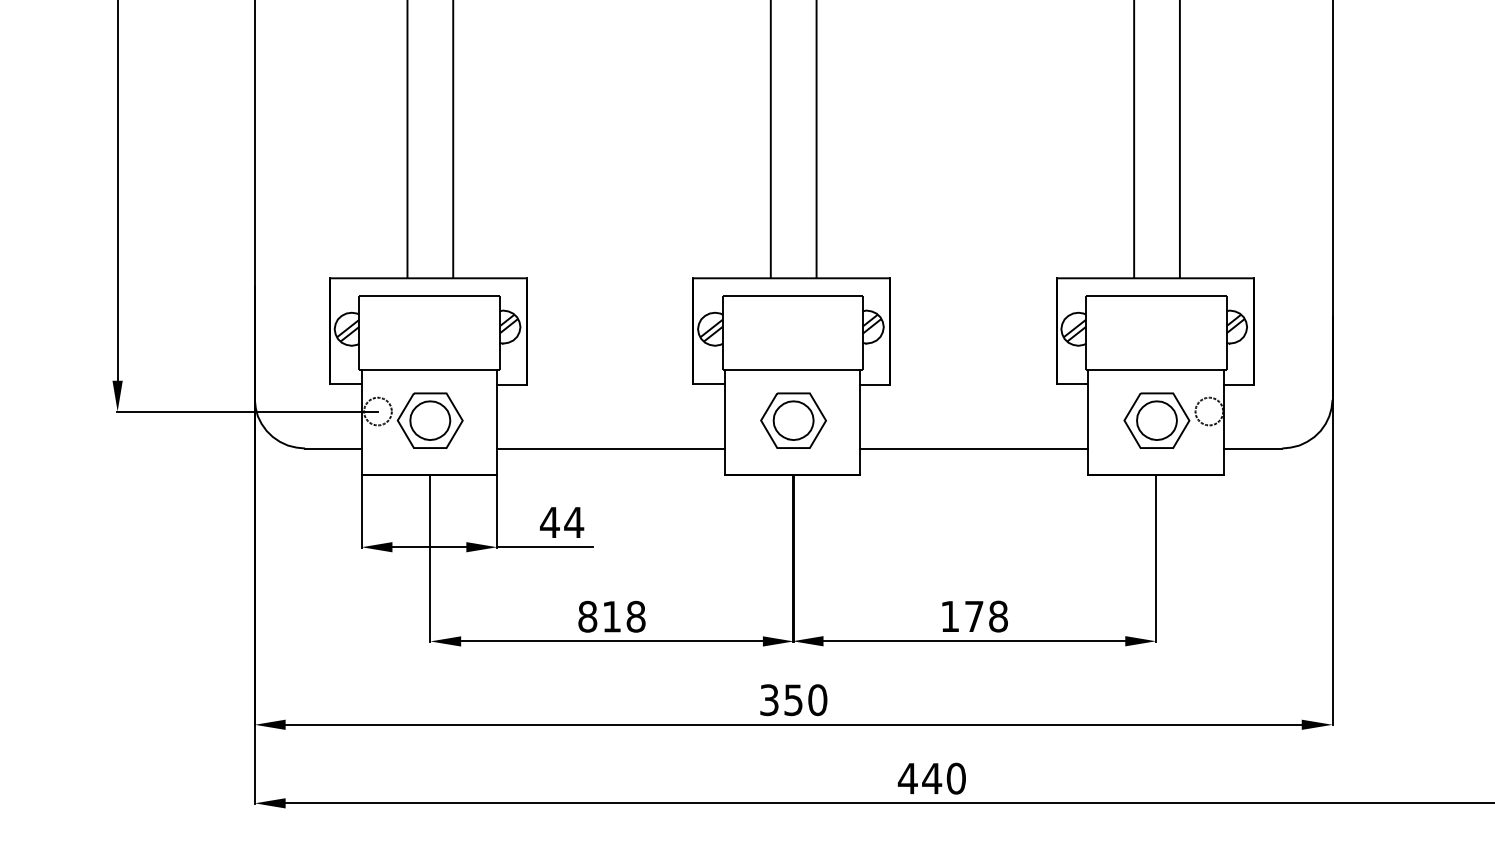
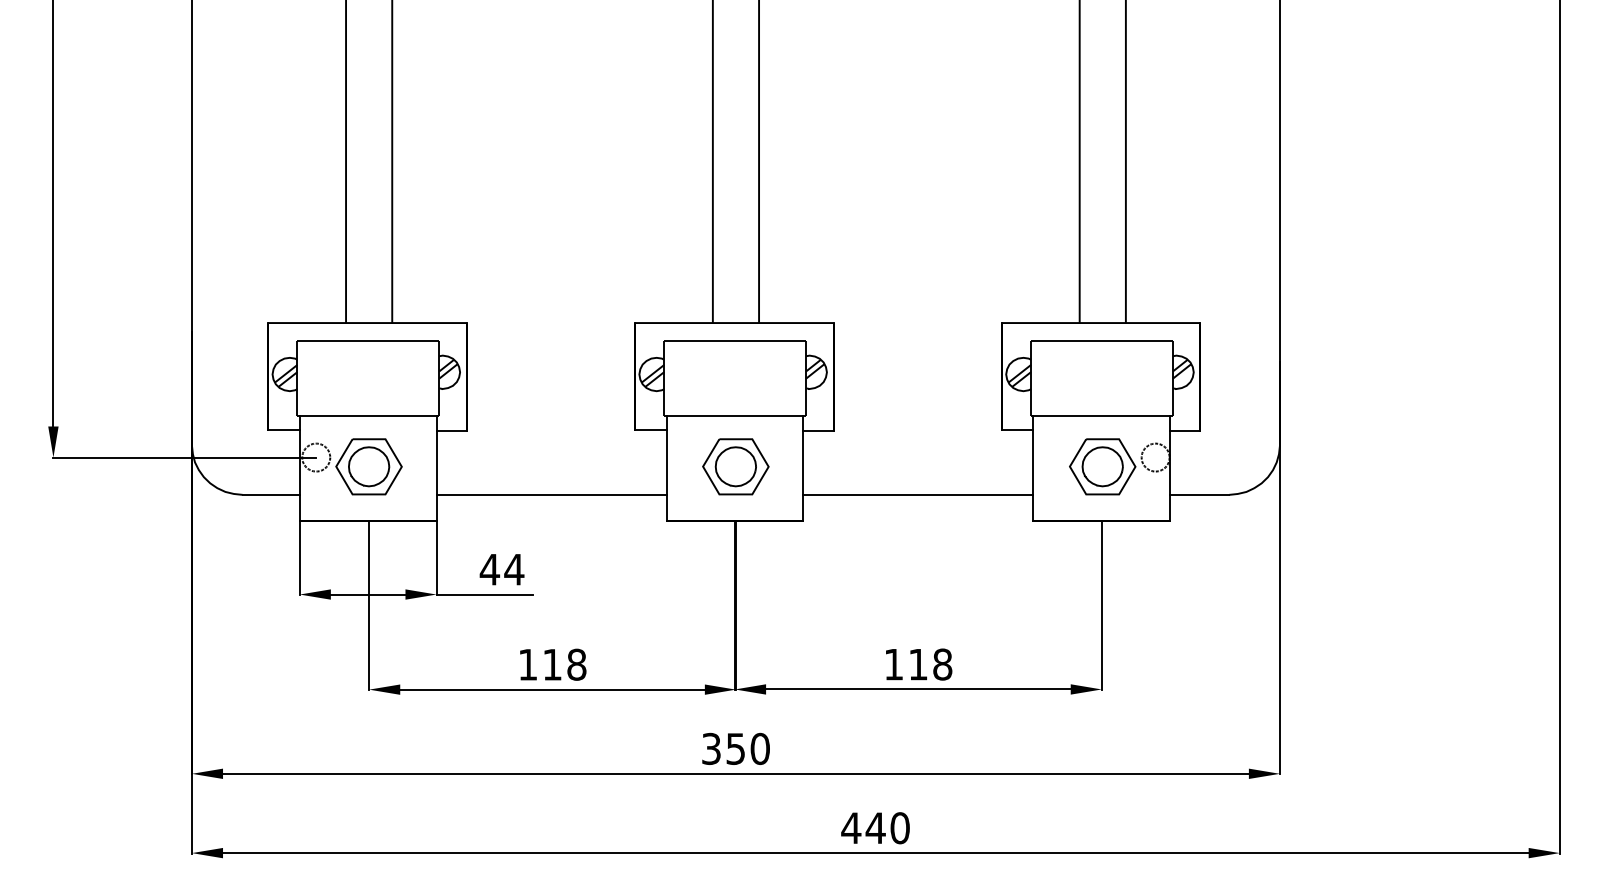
text: (587, 616) -> (527, 664), 818 -> 118
text: (974, 616) -> (918, 664), 178 -> 118

